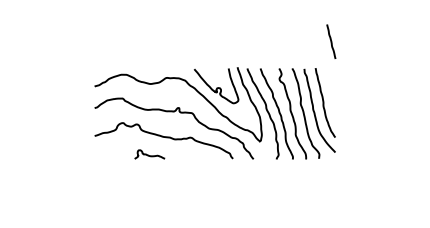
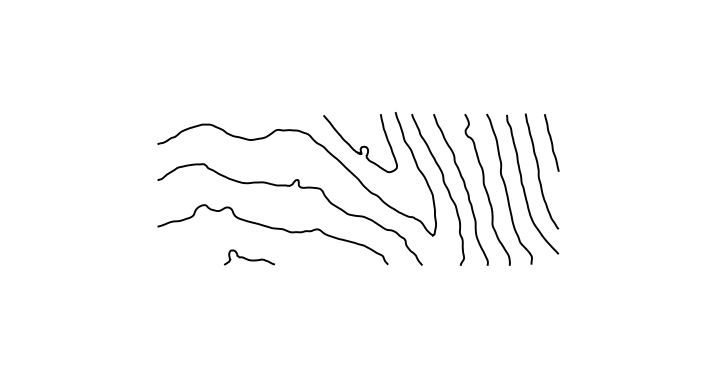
line: (331, 41) -> (552, 142), moved

